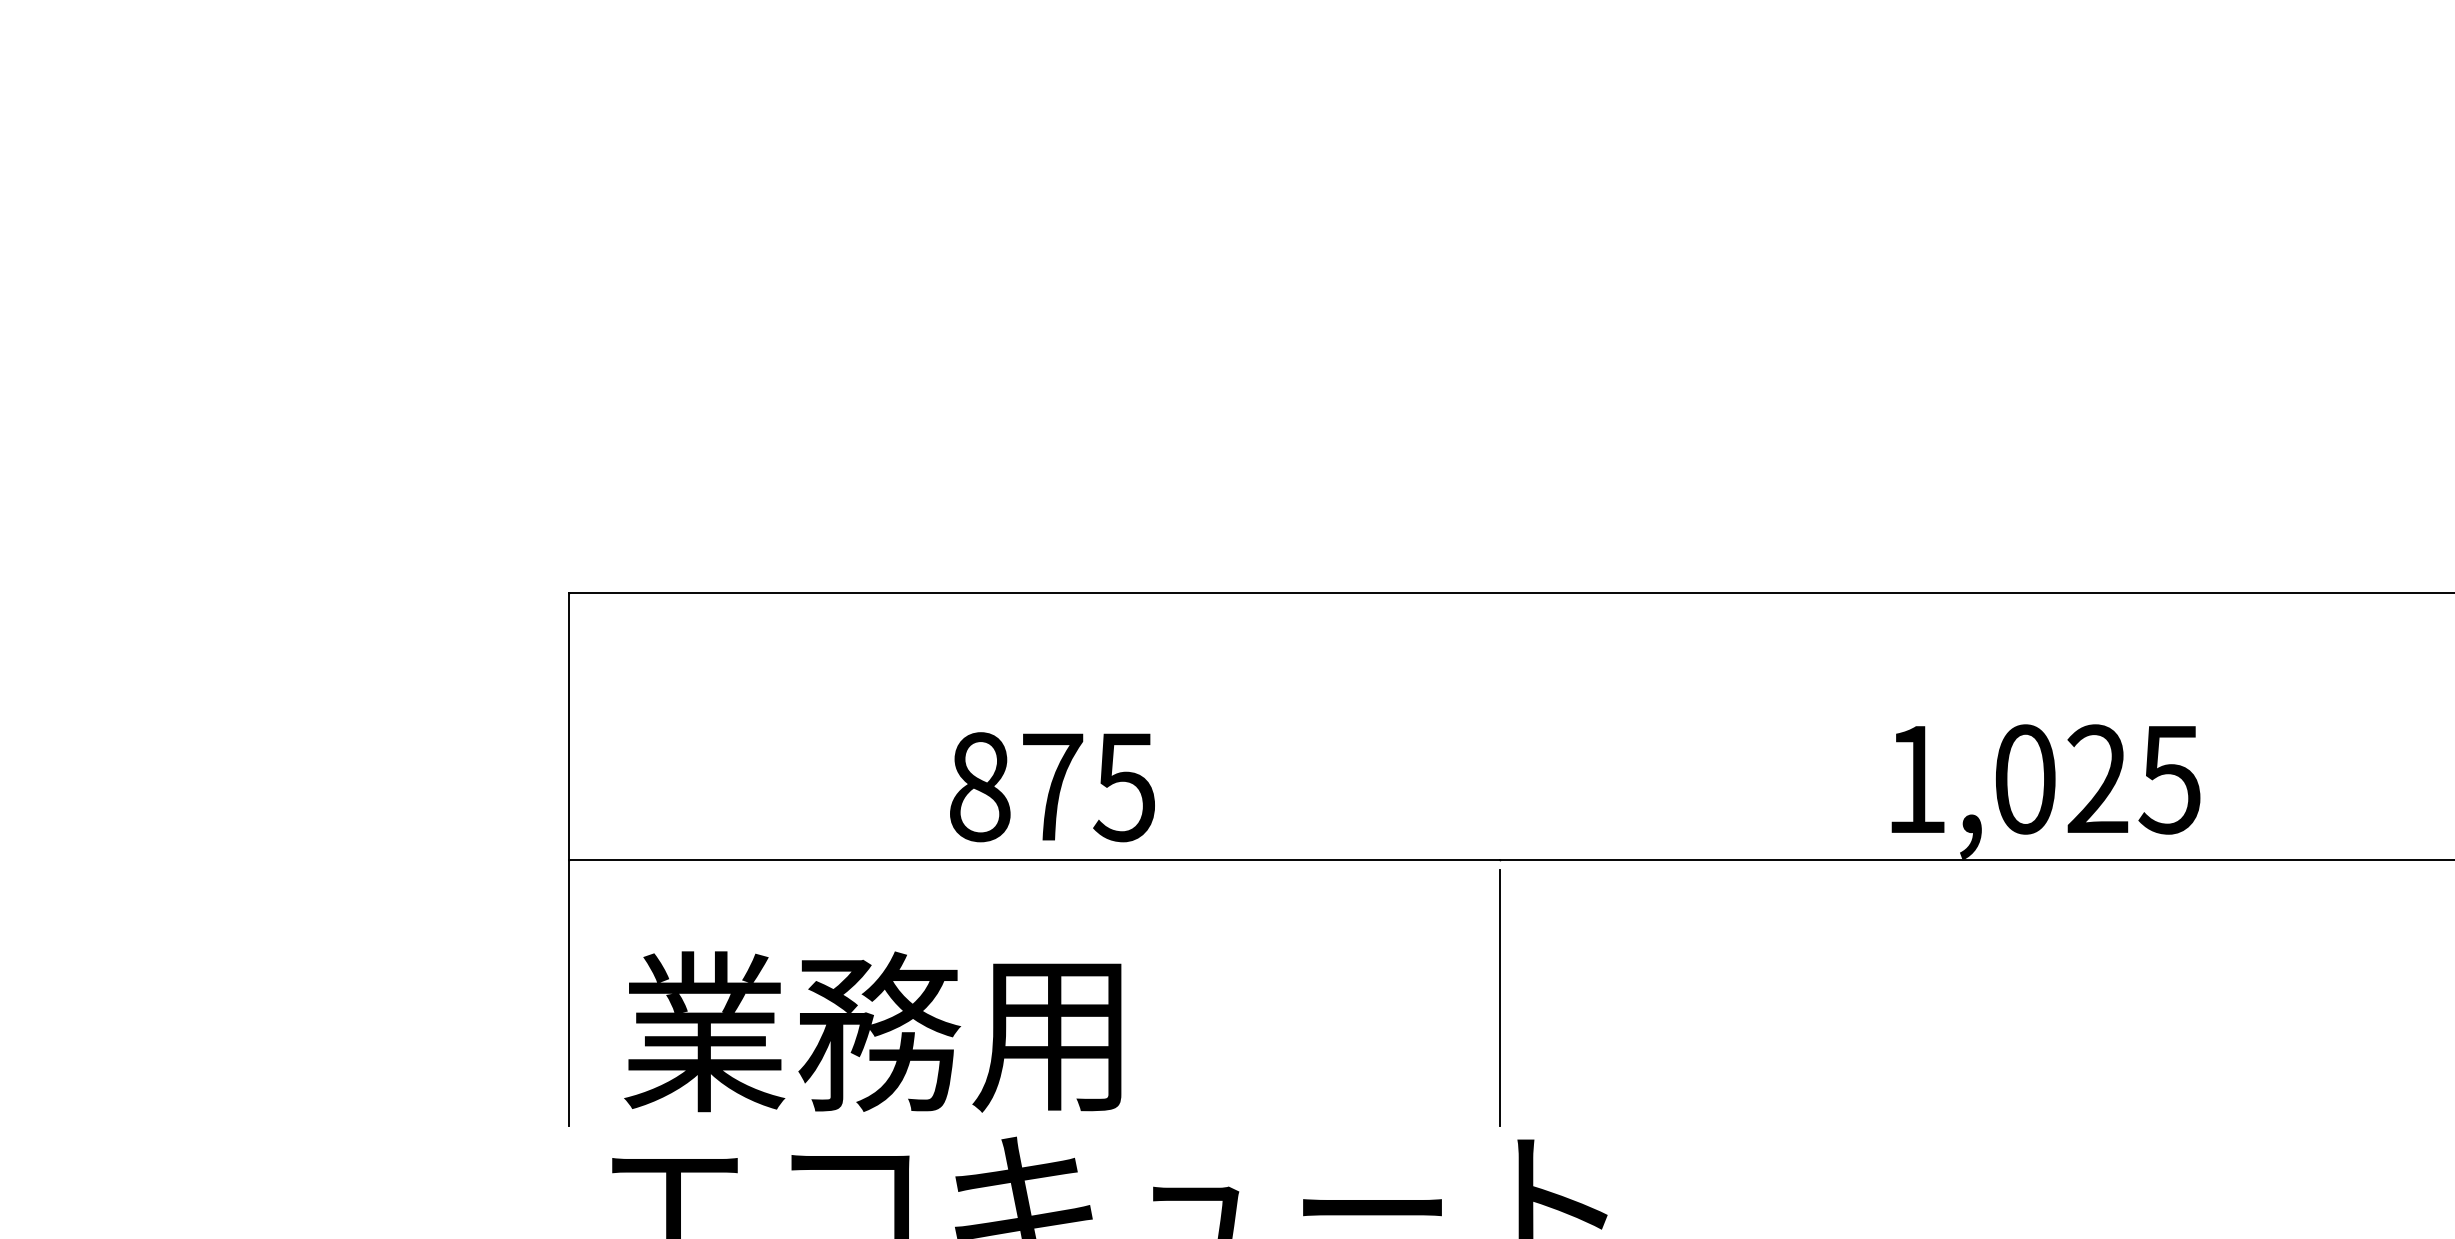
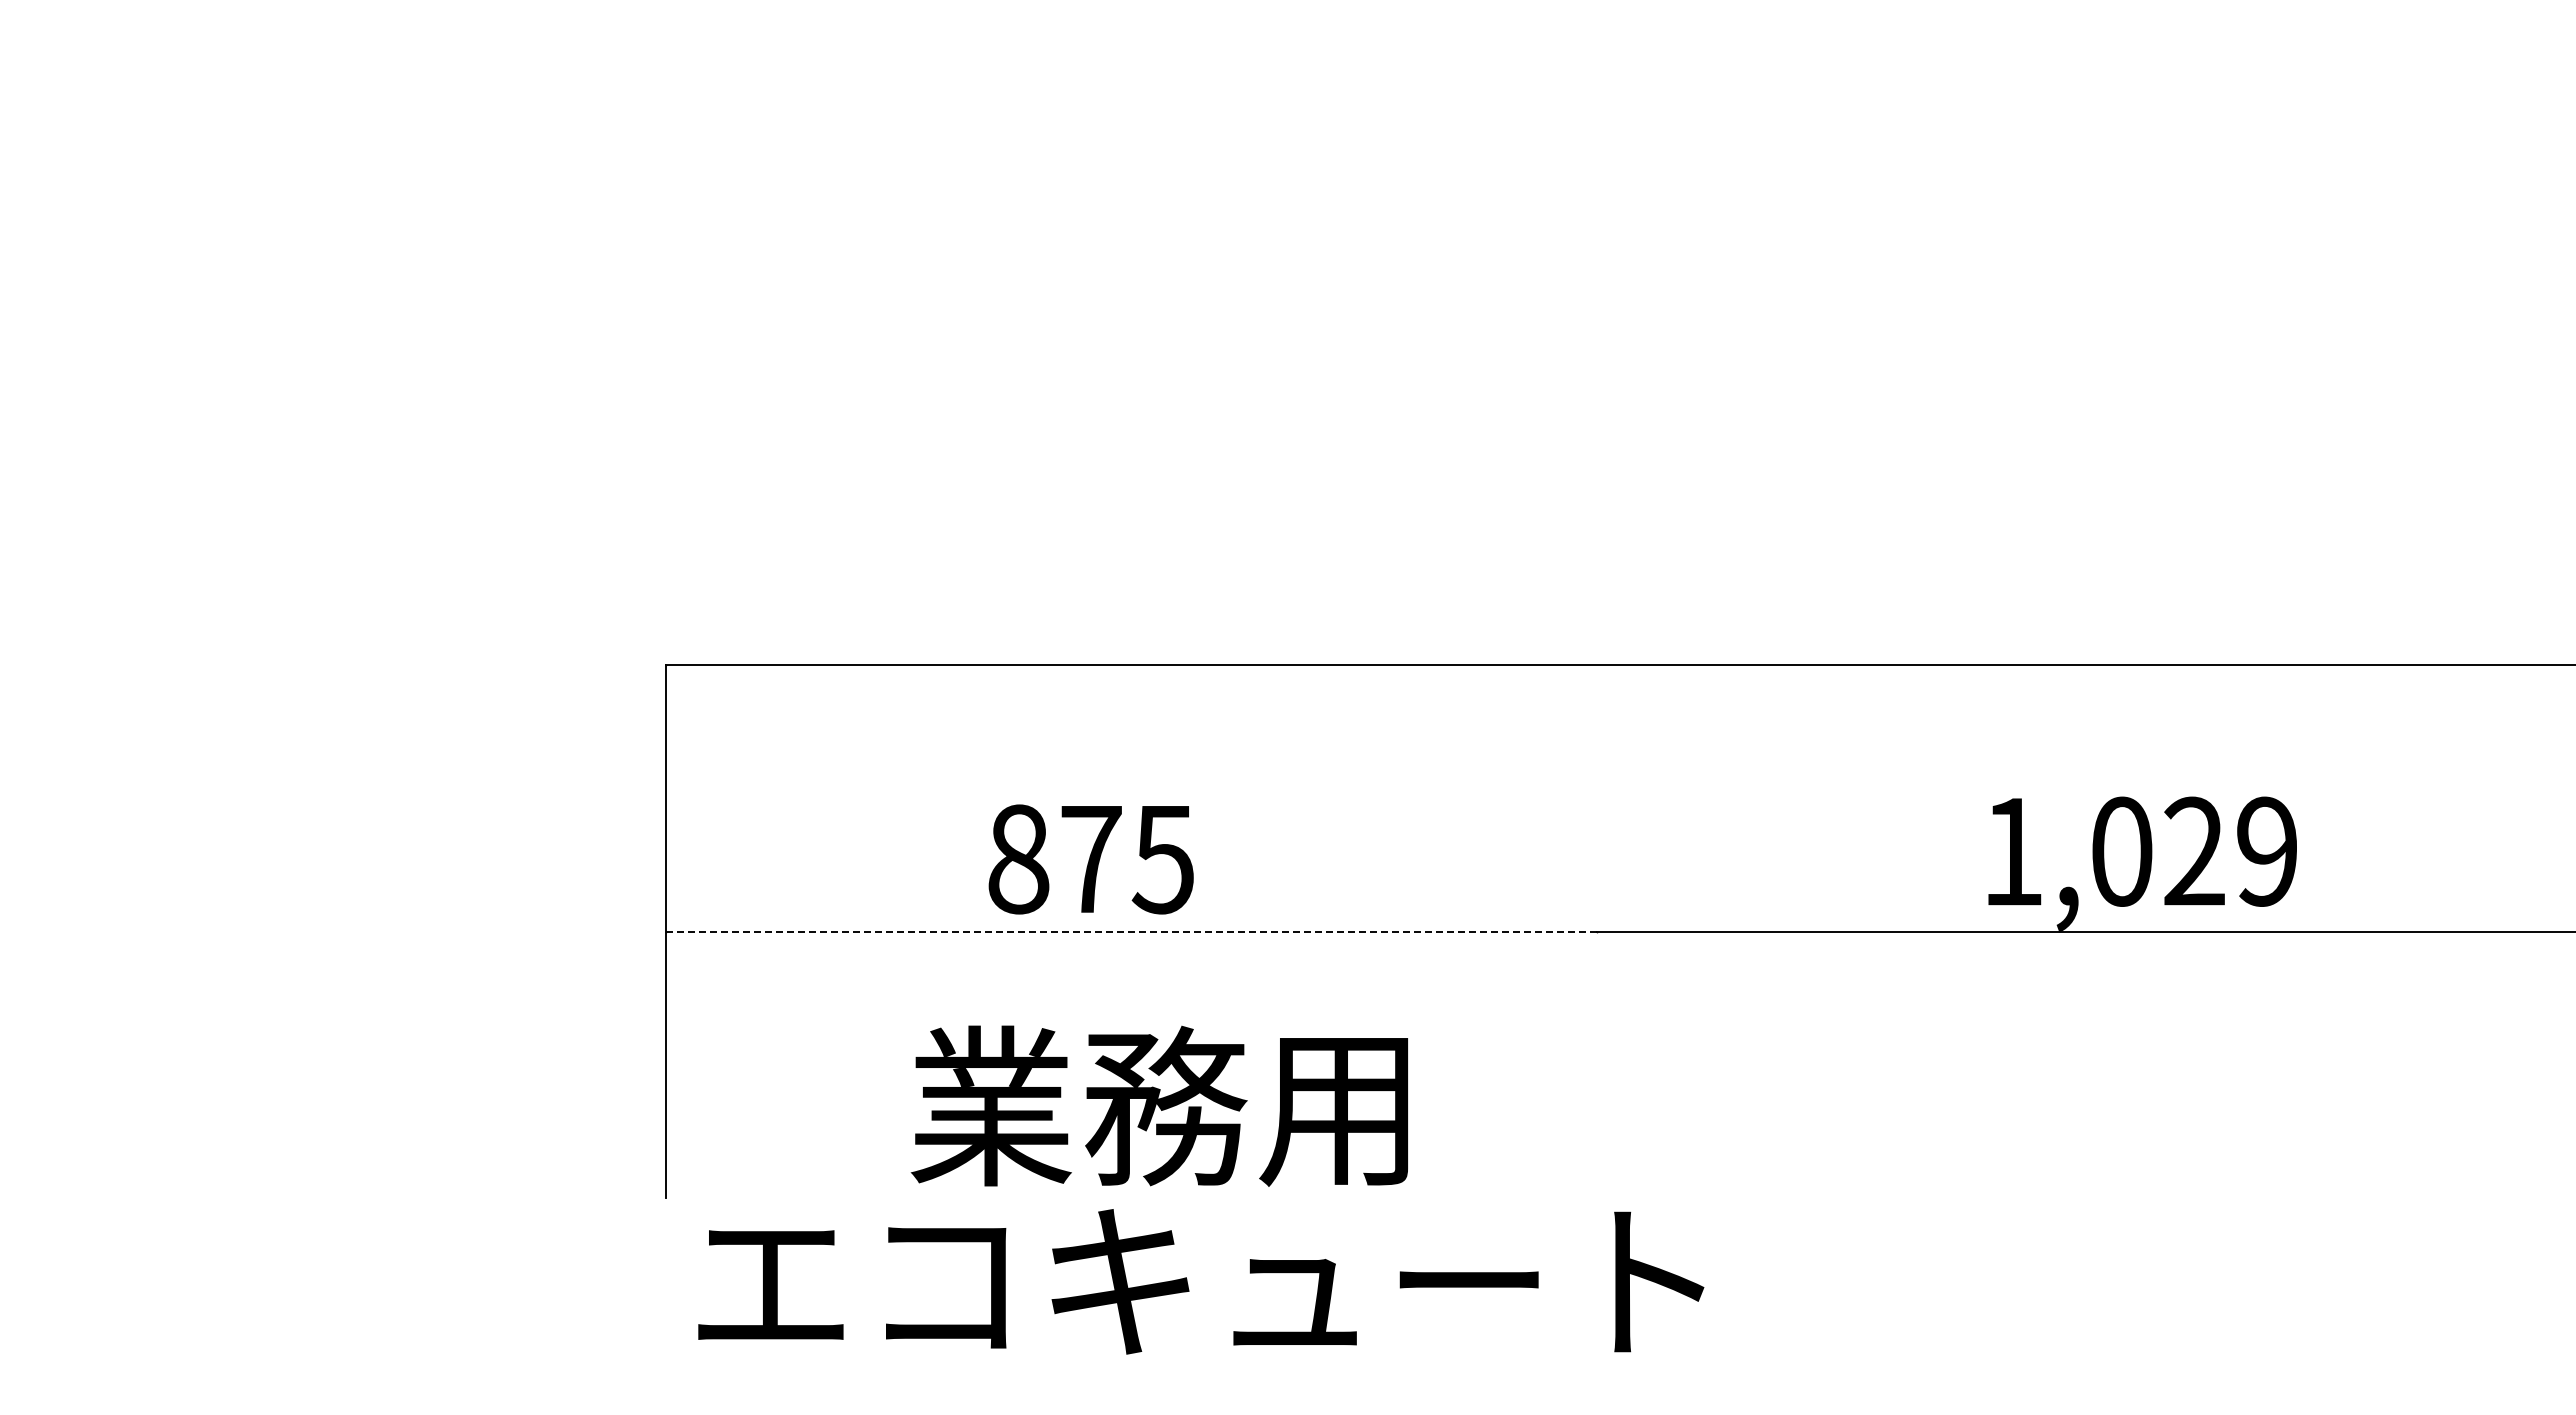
text: (2169, 779) -> (2266, 851), 1,025 -> 1,029
text: (1051, 787) -> (1090, 859), moved
line: (1034, 859) -> (1131, 931), solid -> dashed
line: (1500, 998) -> (1597, 1070), removed
text: (871, 1031) -> (1158, 1105), moved

